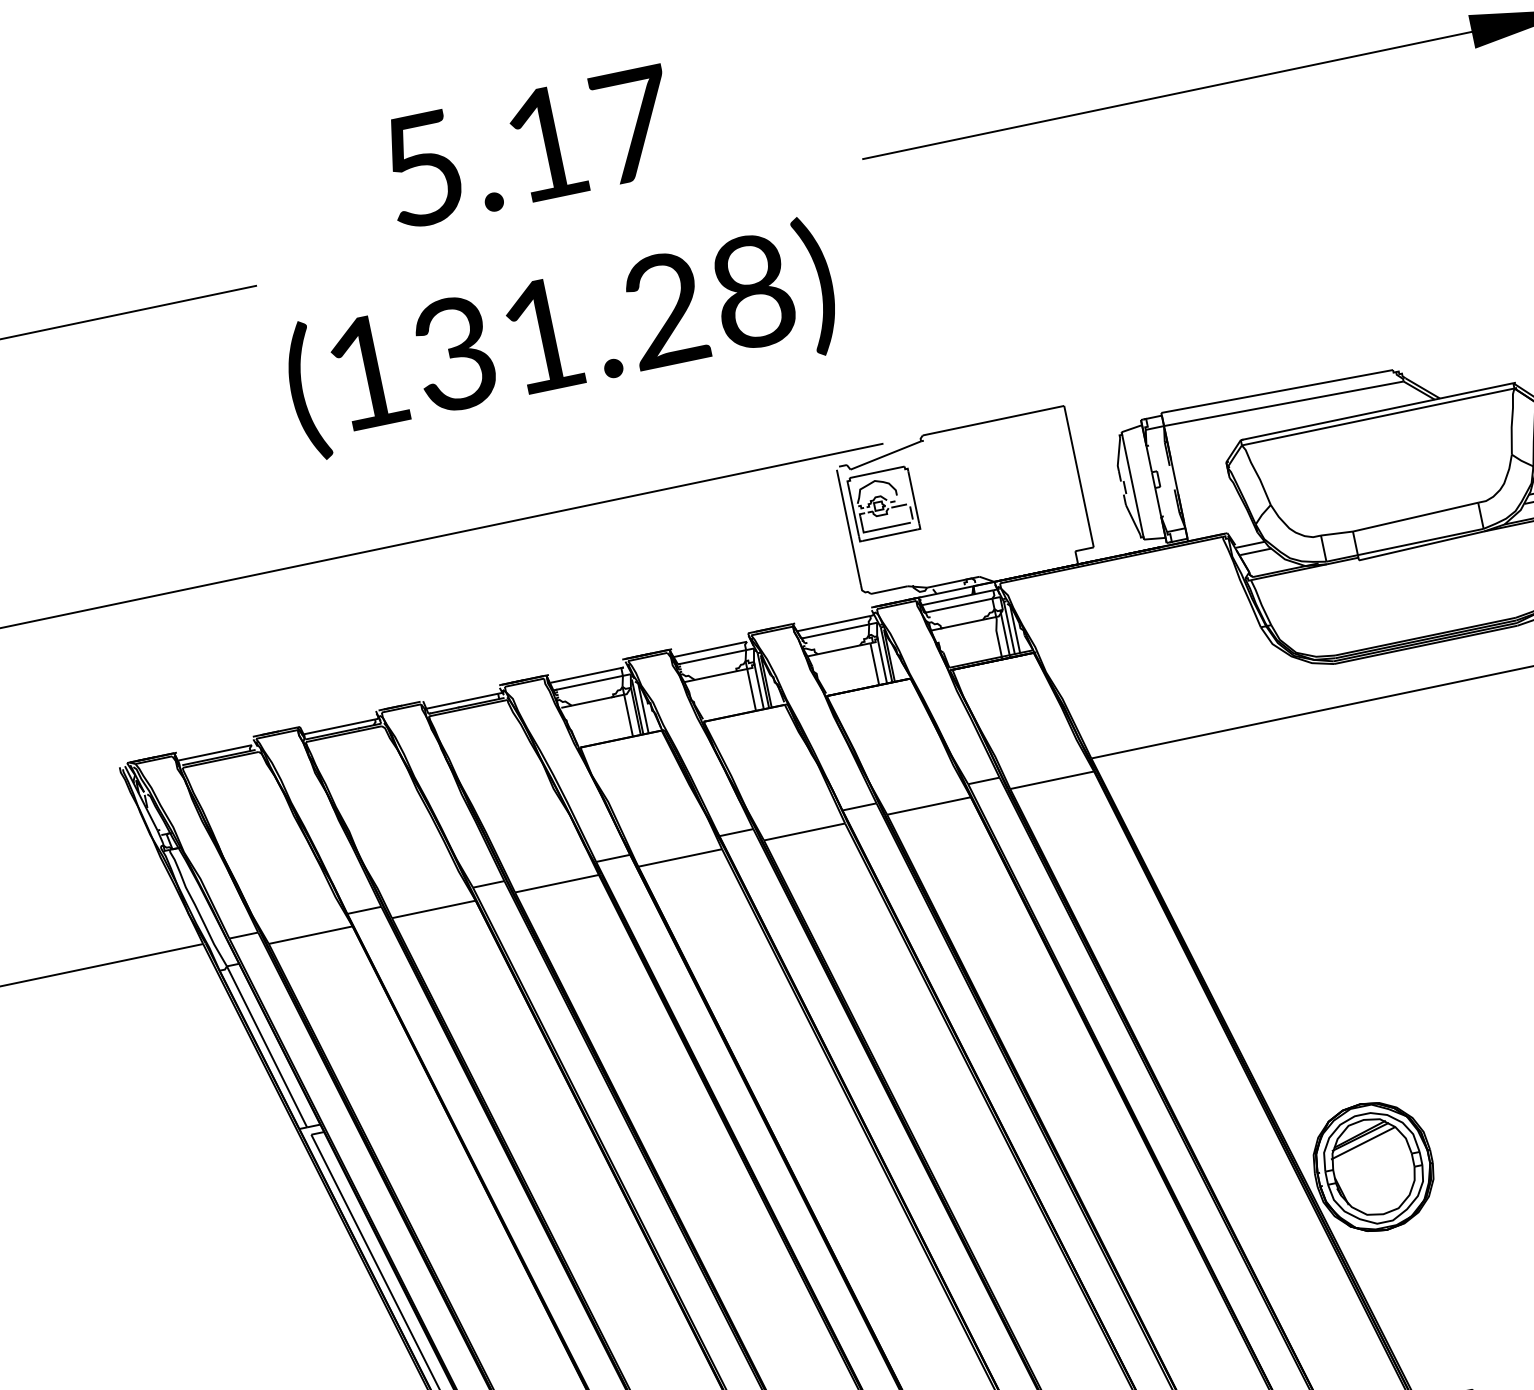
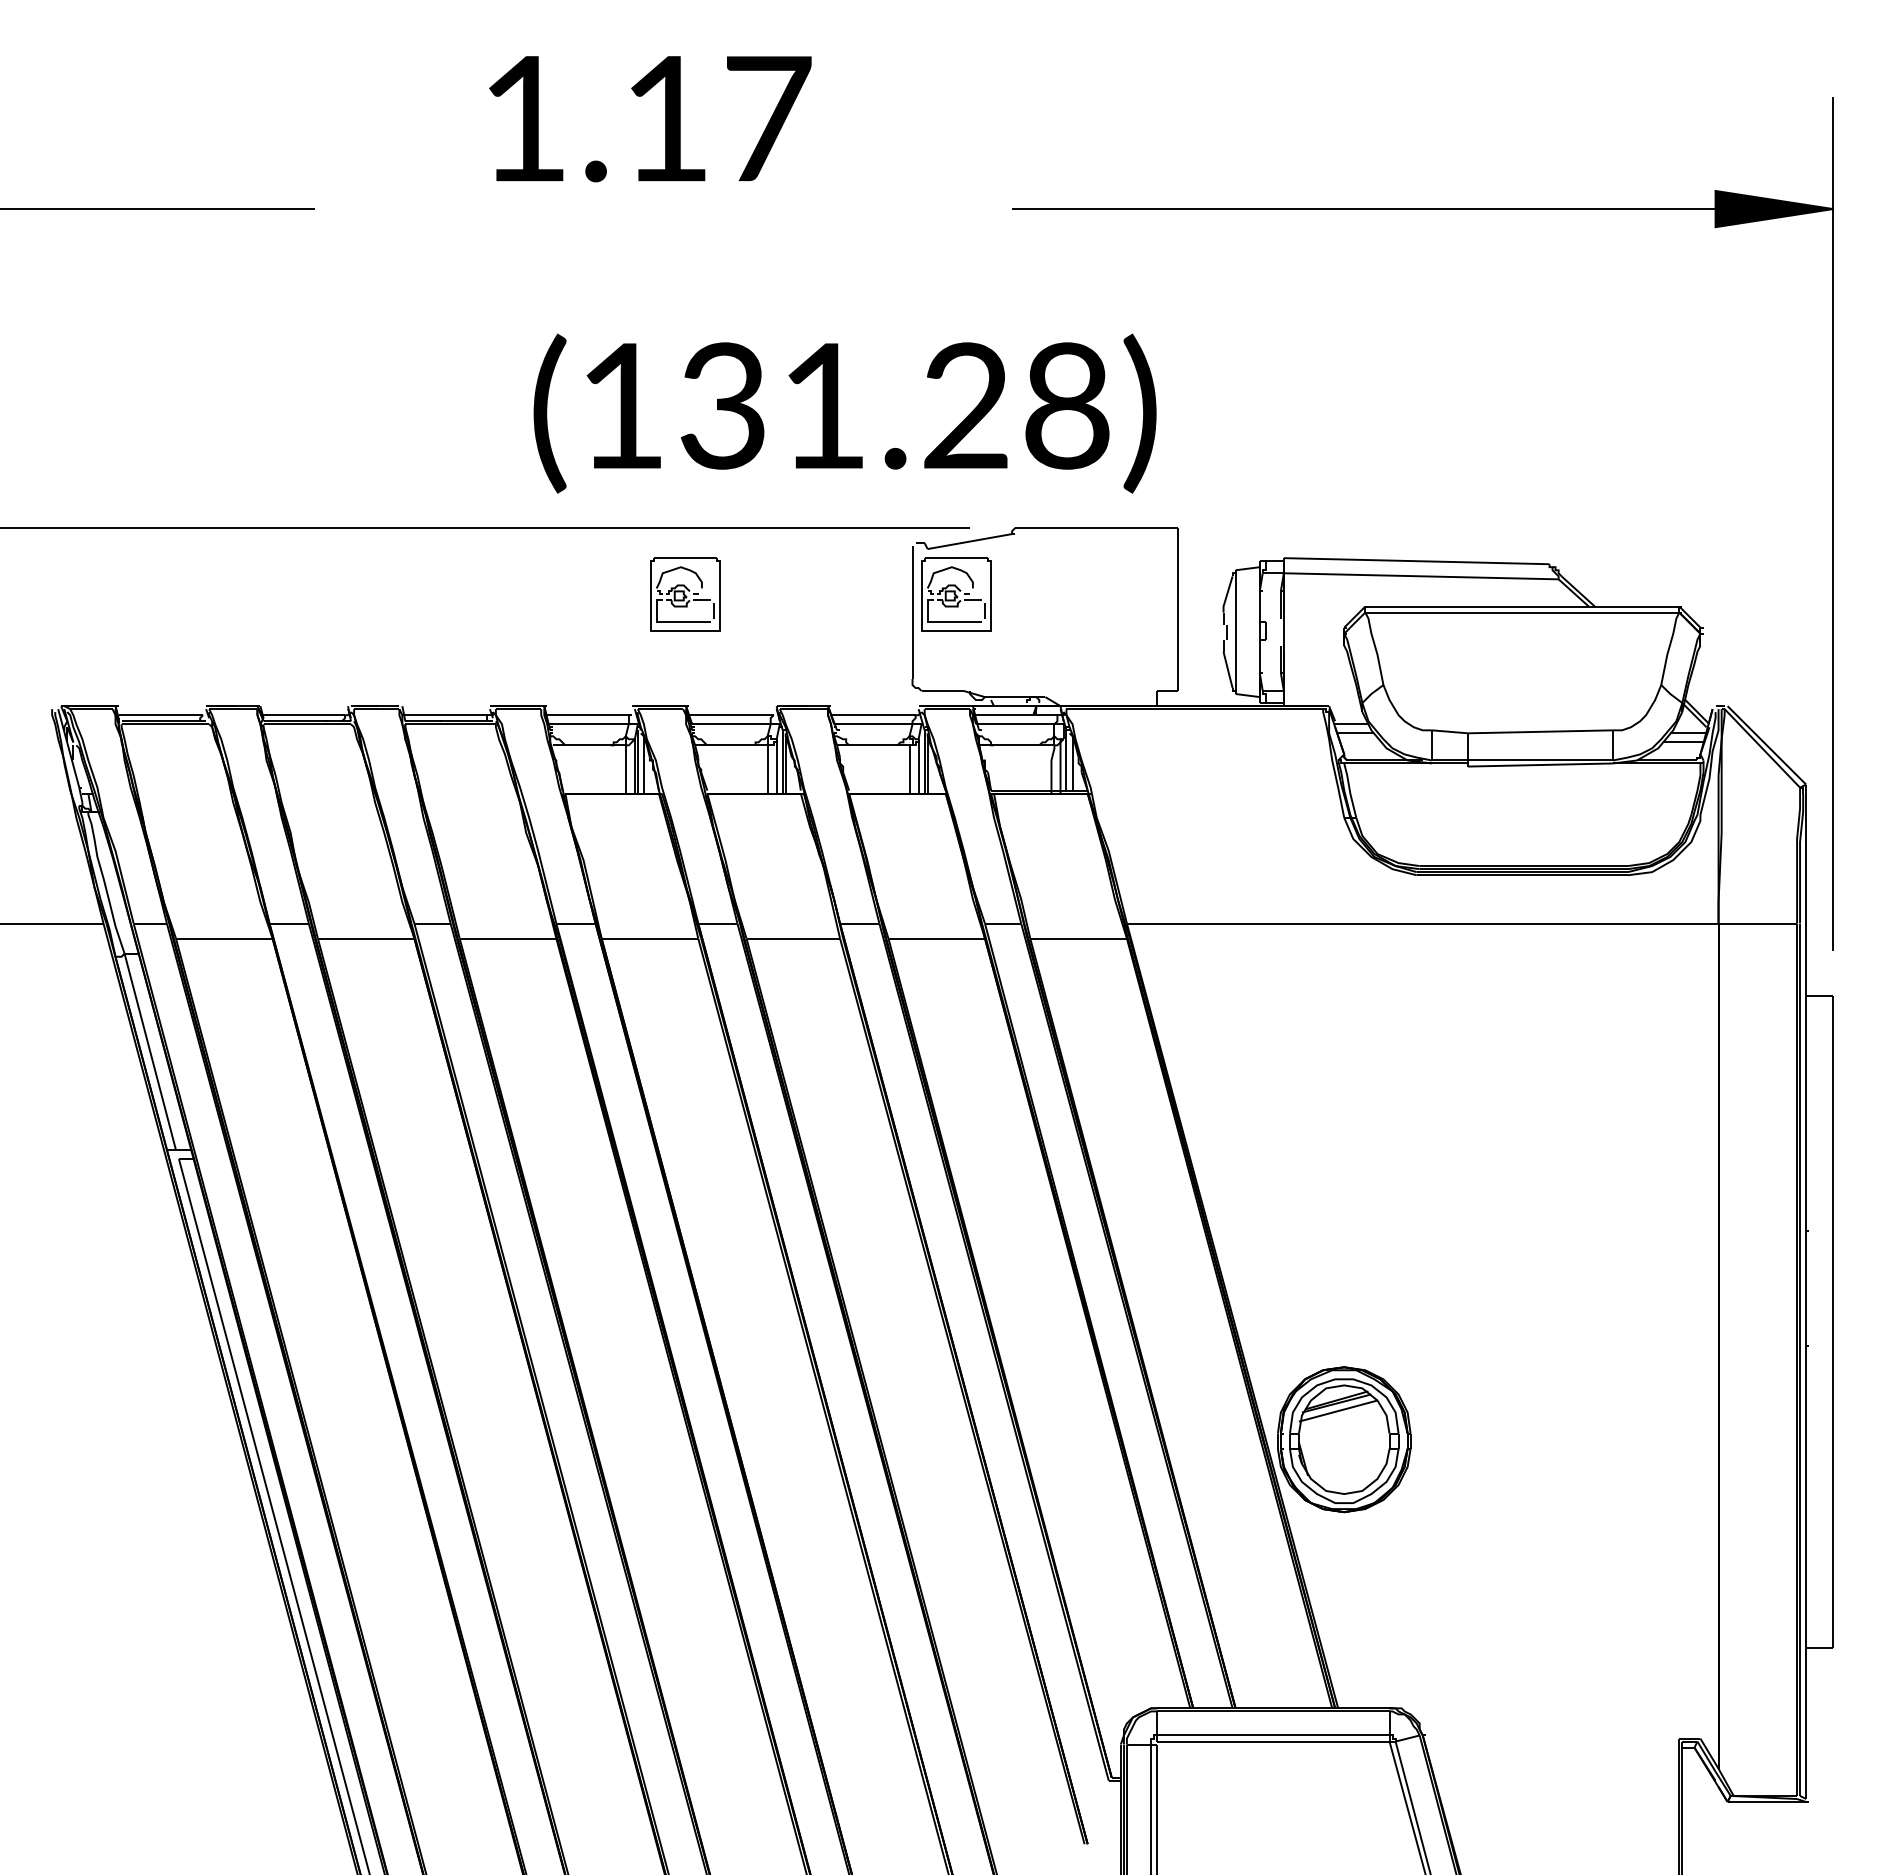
text: (421, 170) -> (523, 119), 5.17 -> 1.17
text: (561, 338) -> (844, 413), moved
part: (648, 552) -> (685, 594), added

